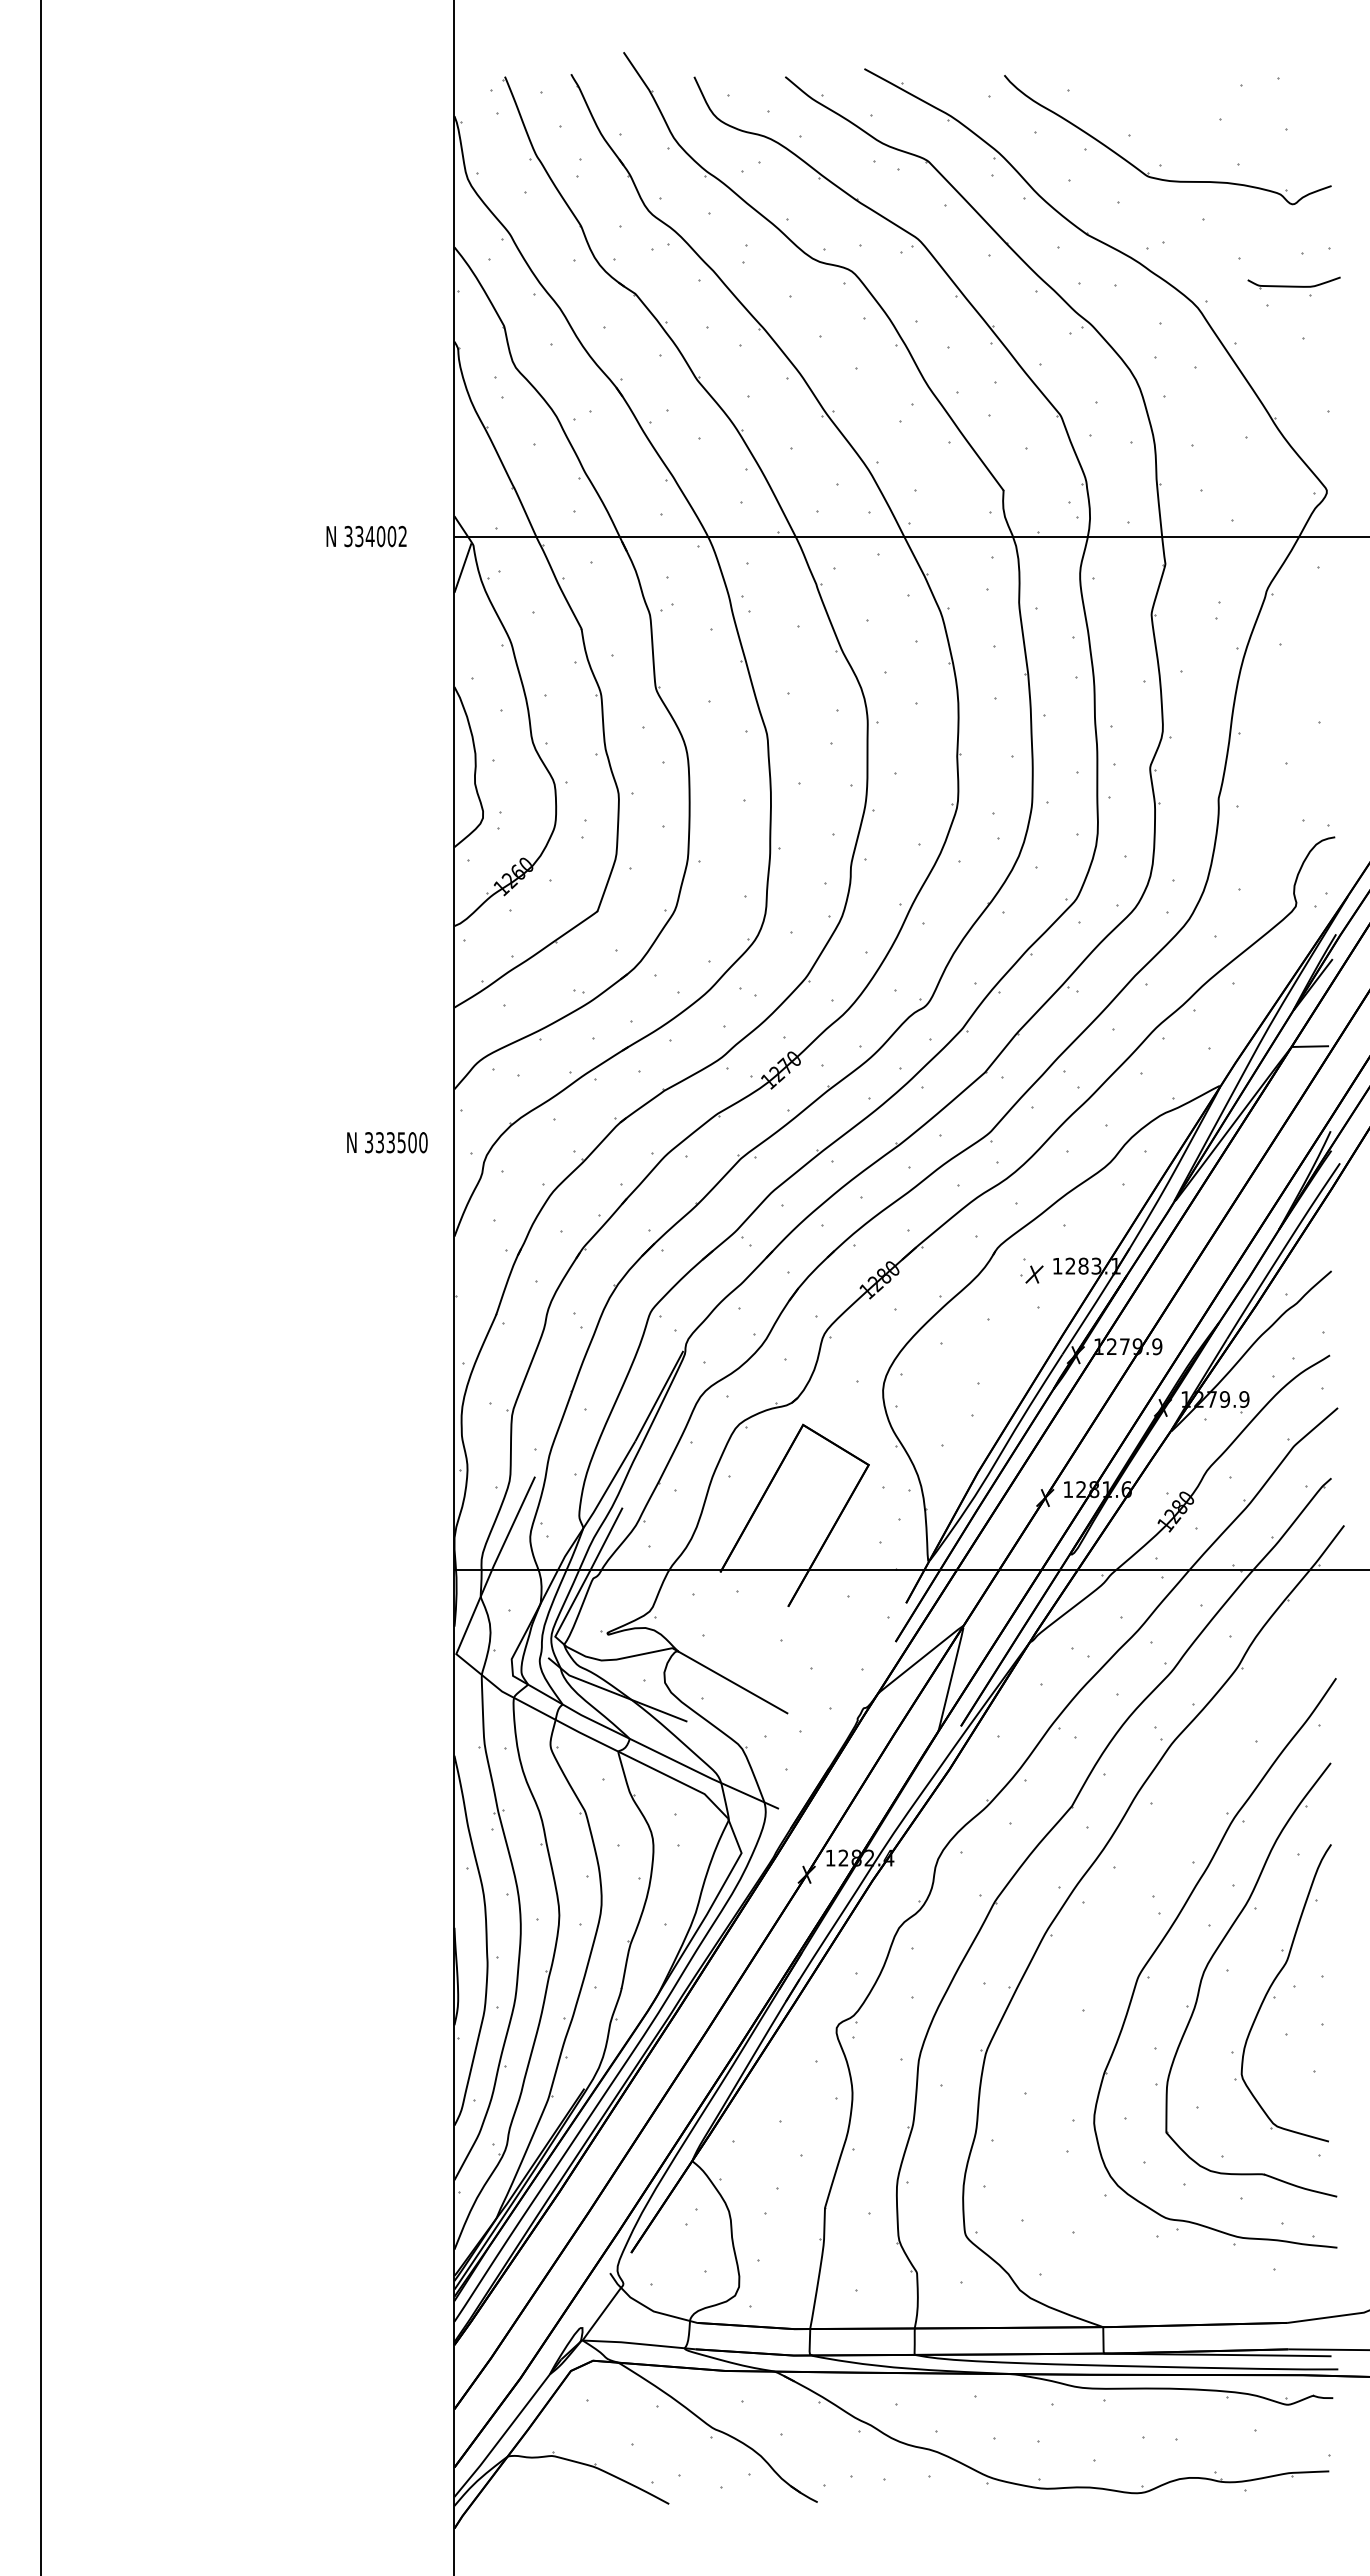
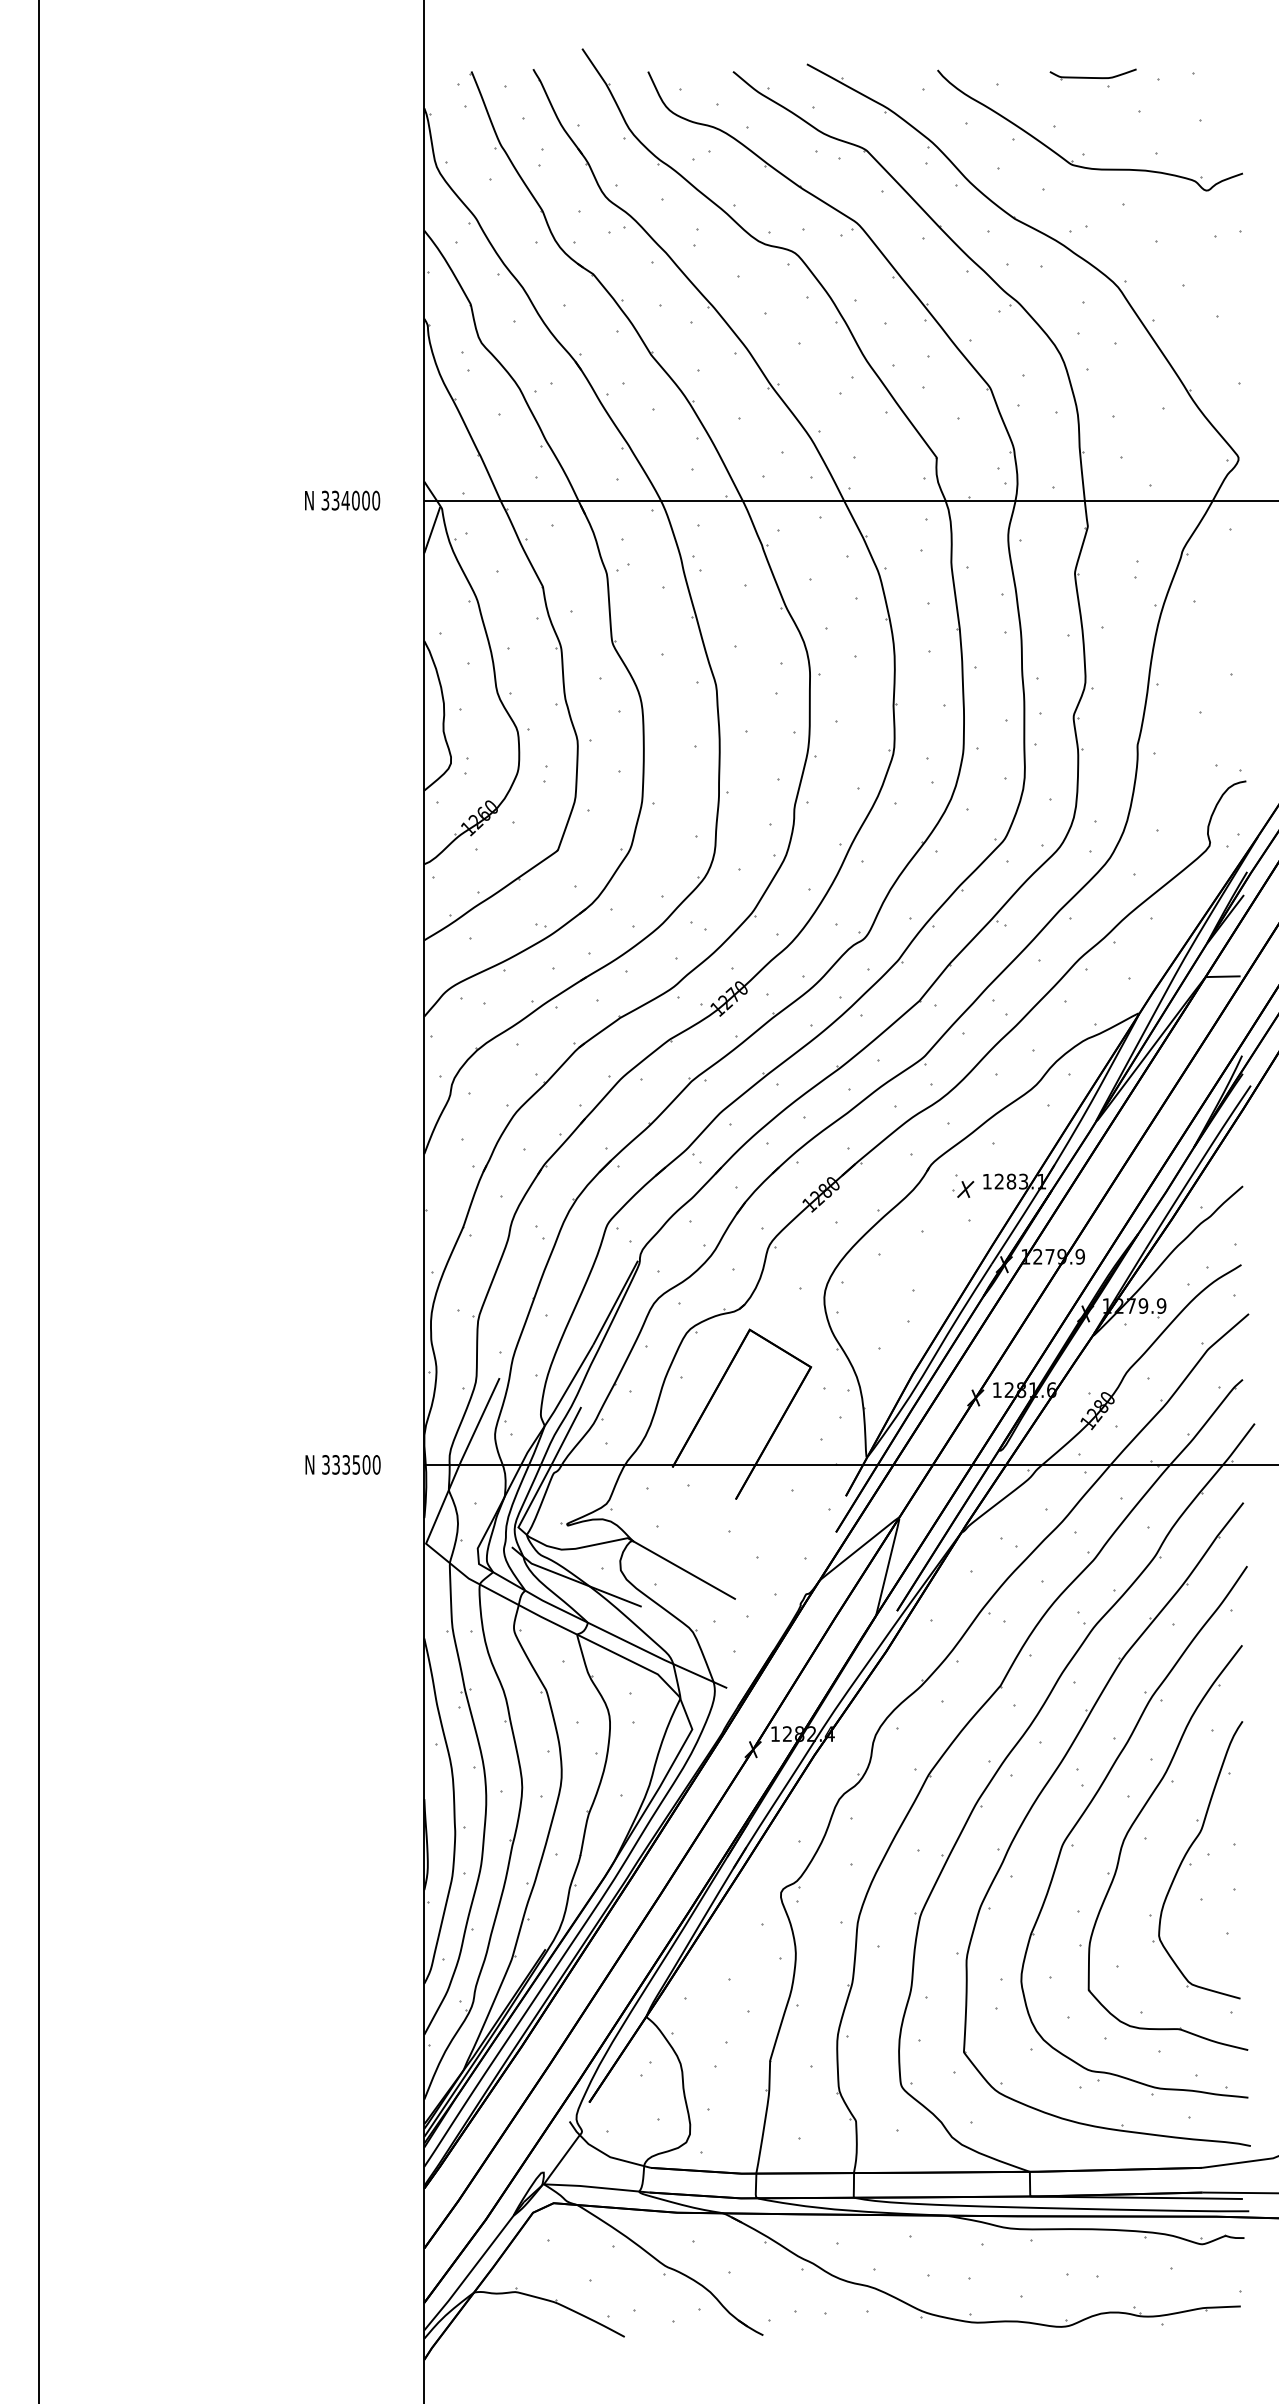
part: (1293, 286) -> (1092, 77), moved
text: (402, 536) -> (375, 500), 334002 -> 334000
text: (387, 1142) -> (343, 1464), moved
part: (1121, 1913) -> (1046, 1785), added

